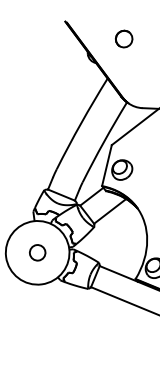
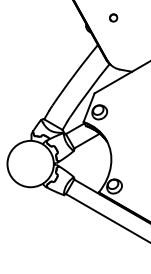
part: (123, 38) -> (113, 17), size x0.6
circle: (37, 252) -> (30, 163), removed

